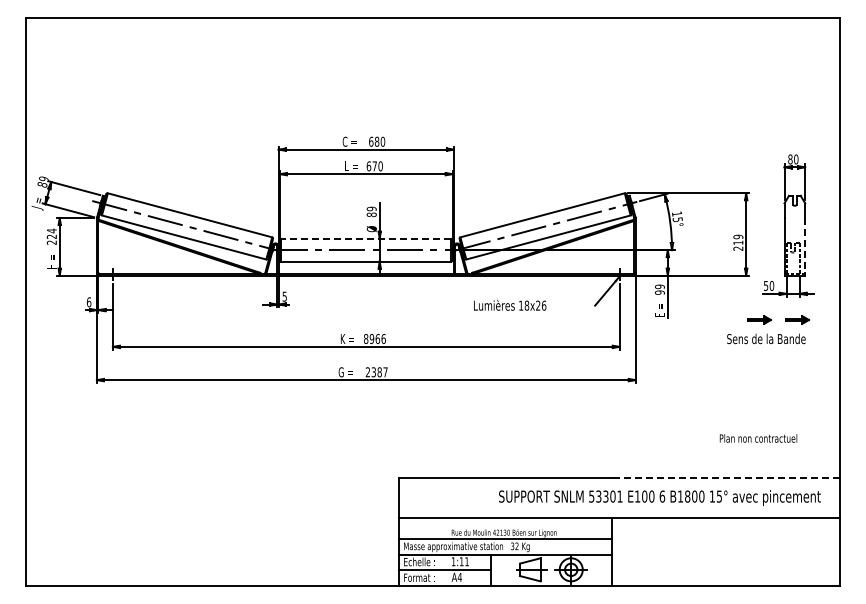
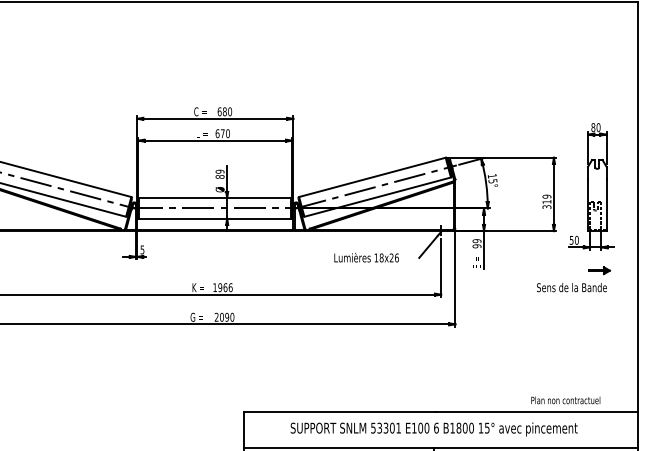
line: (365, 238) -> (214, 198), dashed -> solid
line: (805, 245) -> (606, 204), dashed -> solid
text: (738, 248) -> (547, 206), 219 -> 319
text: (510, 304) -> (366, 256), moved
part: (759, 319) -> (565, 270), removed
text: (366, 339) -> (215, 288), 8966 -> 1966
text: (379, 372) -> (226, 317), 2387 -> 2090
text: (758, 438) -> (565, 400), moved
line: (727, 477) -> (537, 411), dashed -> solid
text: (659, 497) -> (433, 428), moved

